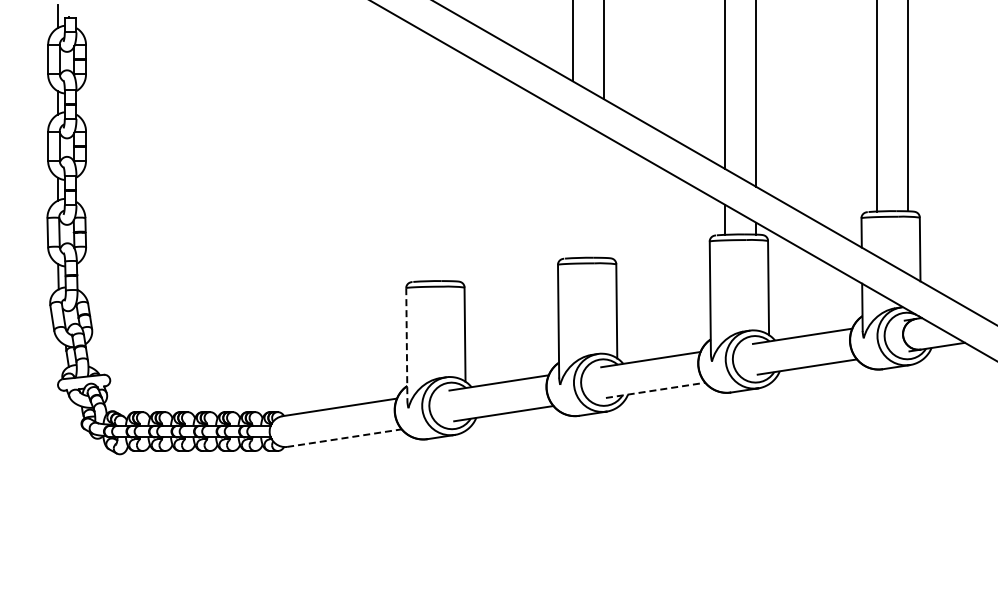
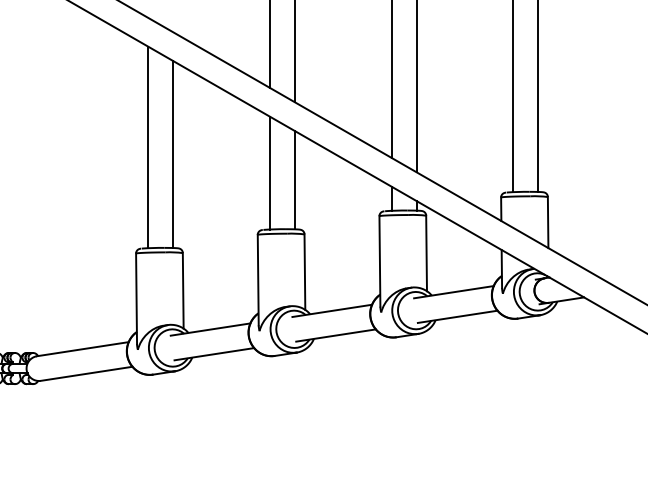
line: (421, 155) -> (148, 147), added
line: (452, 164) -> (173, 154), added
line: (572, 187) -> (269, 172), added
line: (604, 196) -> (295, 180), added
line: (406, 345) -> (136, 299), dashed -> solid
line: (656, 390) -> (336, 335), dashed -> solid
line: (344, 438) -> (86, 374), dashed -> solid

